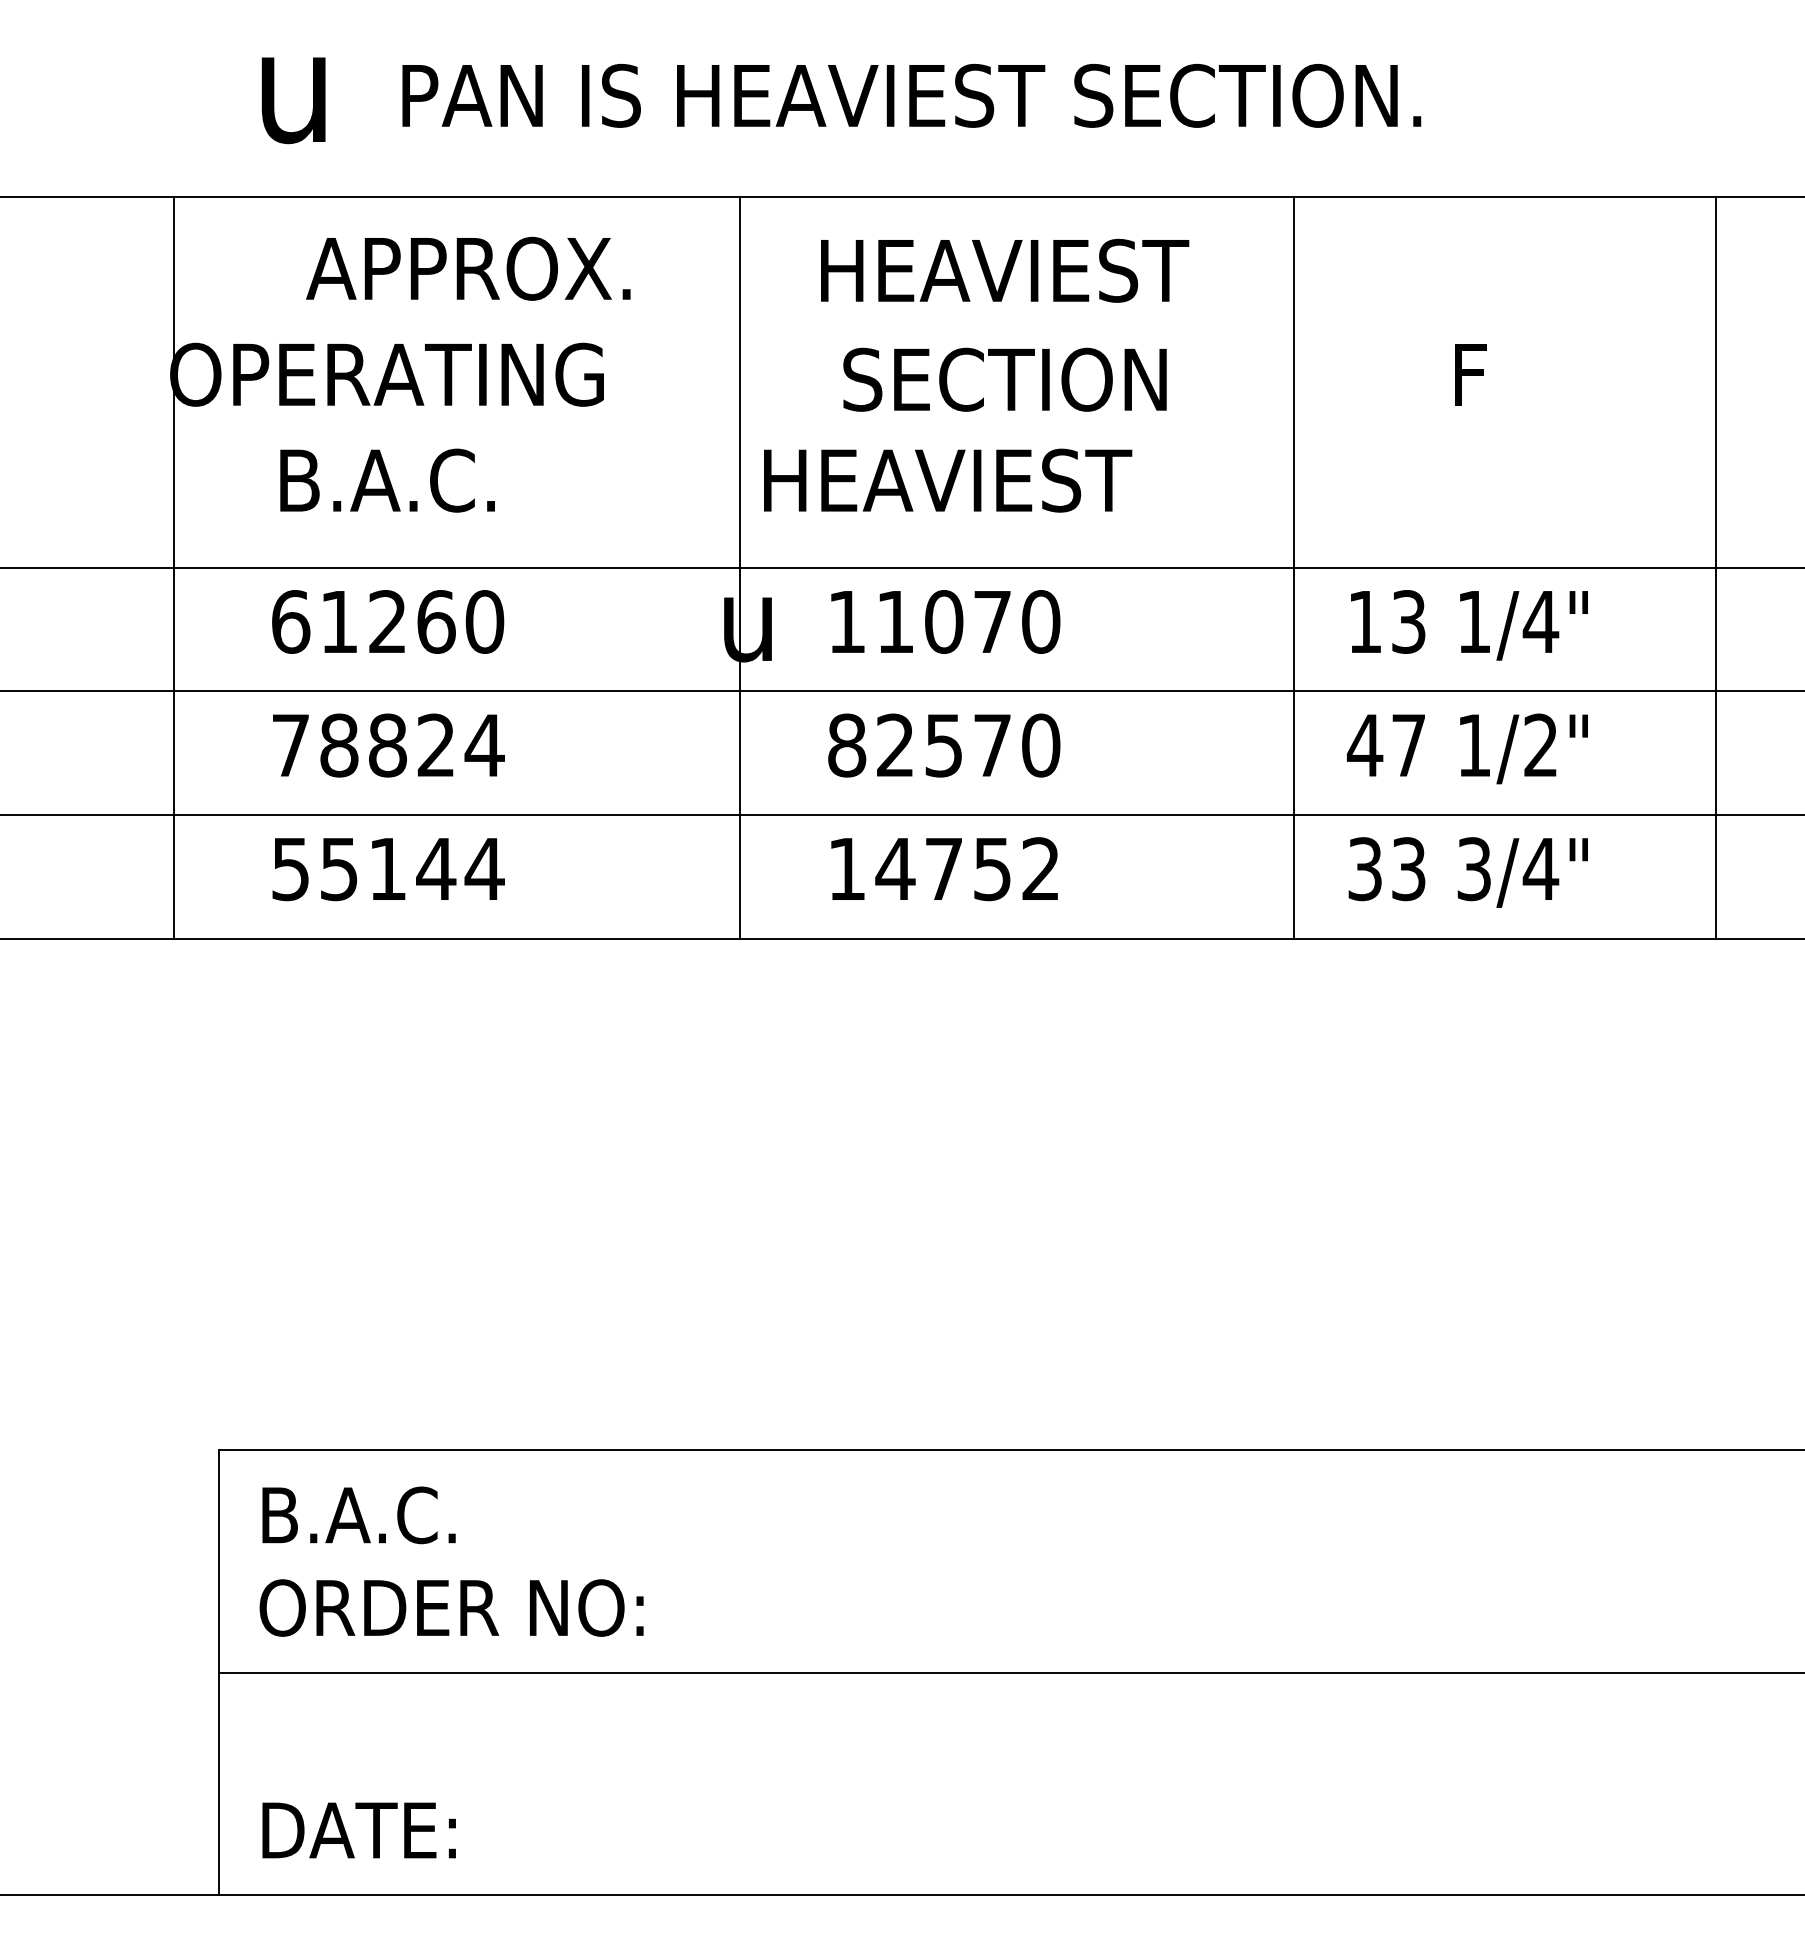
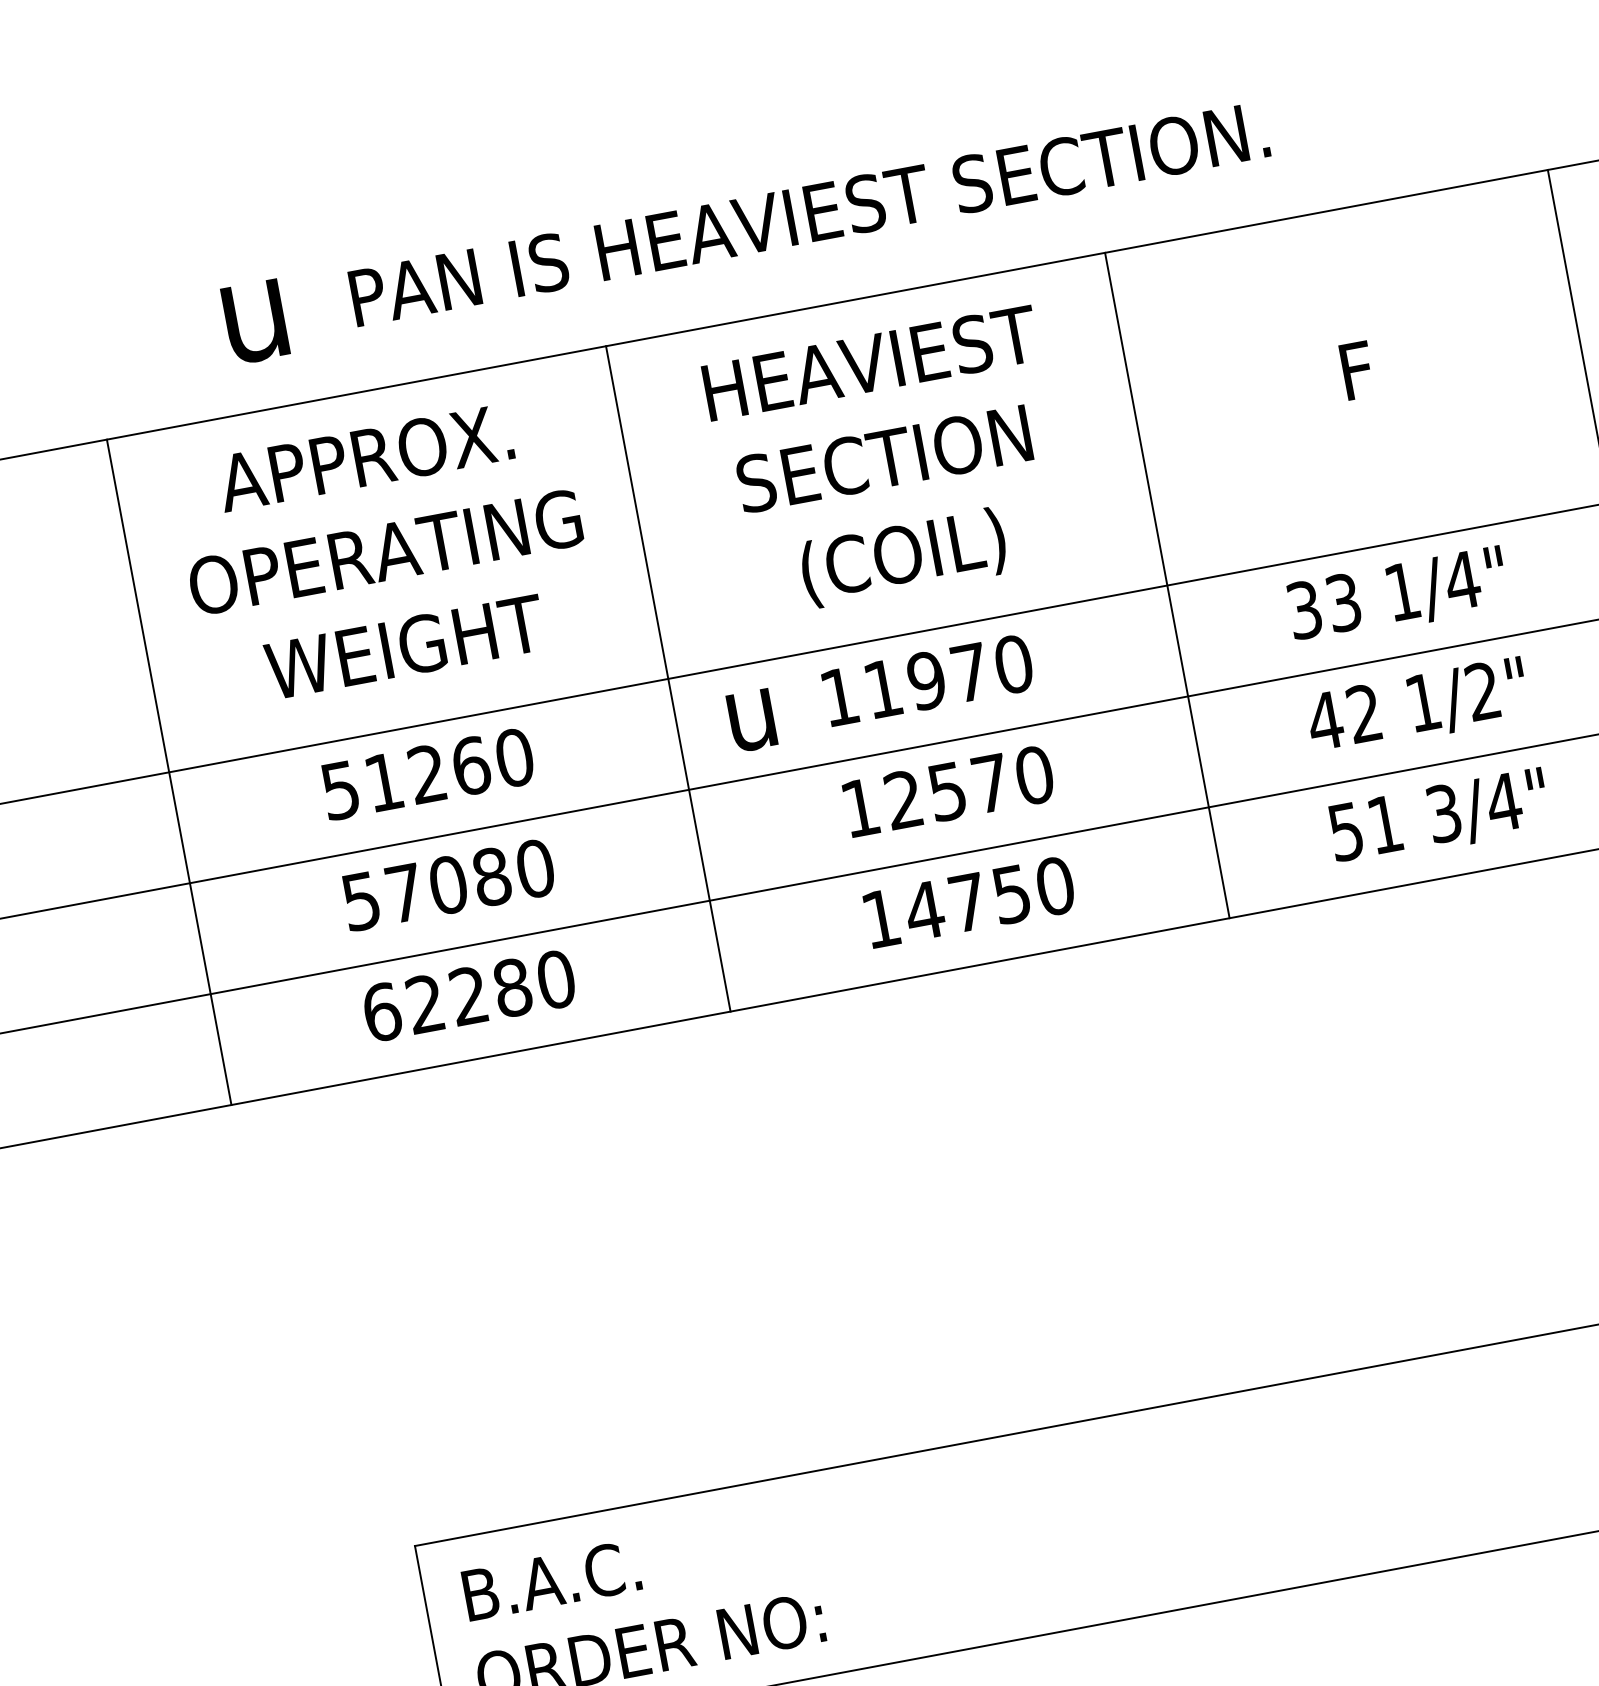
text: (468, 268) -> (365, 457), moved
text: (1005, 270) -> (871, 362), moved
text: (1004, 379) -> (883, 458), moved
text: (389, 480) -> (405, 646), B.A.C. -> WEIGHT
text: (948, 484) -> (907, 556), HEAVIEST -> (COIL)
line: (173, 567) -> (168, 772), moved
line: (740, 567) -> (668, 678), moved
line: (1294, 567) -> (1167, 585), moved
text: (291, 621) -> (341, 789), 61260 -> 51260
text: (943, 621) -> (926, 680), 11070 -> 11970
text: (1364, 621) -> (1303, 609), 13 -> 33
text: (1408, 744) -> (1364, 712), 47 -> 42
text: (388, 745) -> (448, 884), 78824 -> 57080
text: (847, 745) -> (860, 807), 82570 -> 12570
text: (388, 869) -> (469, 996), 55144 -> 62280
text: (1041, 869) -> (1055, 886), 14752 -> 14750
text: (1387, 869) -> (1366, 828), 33 -> 51

